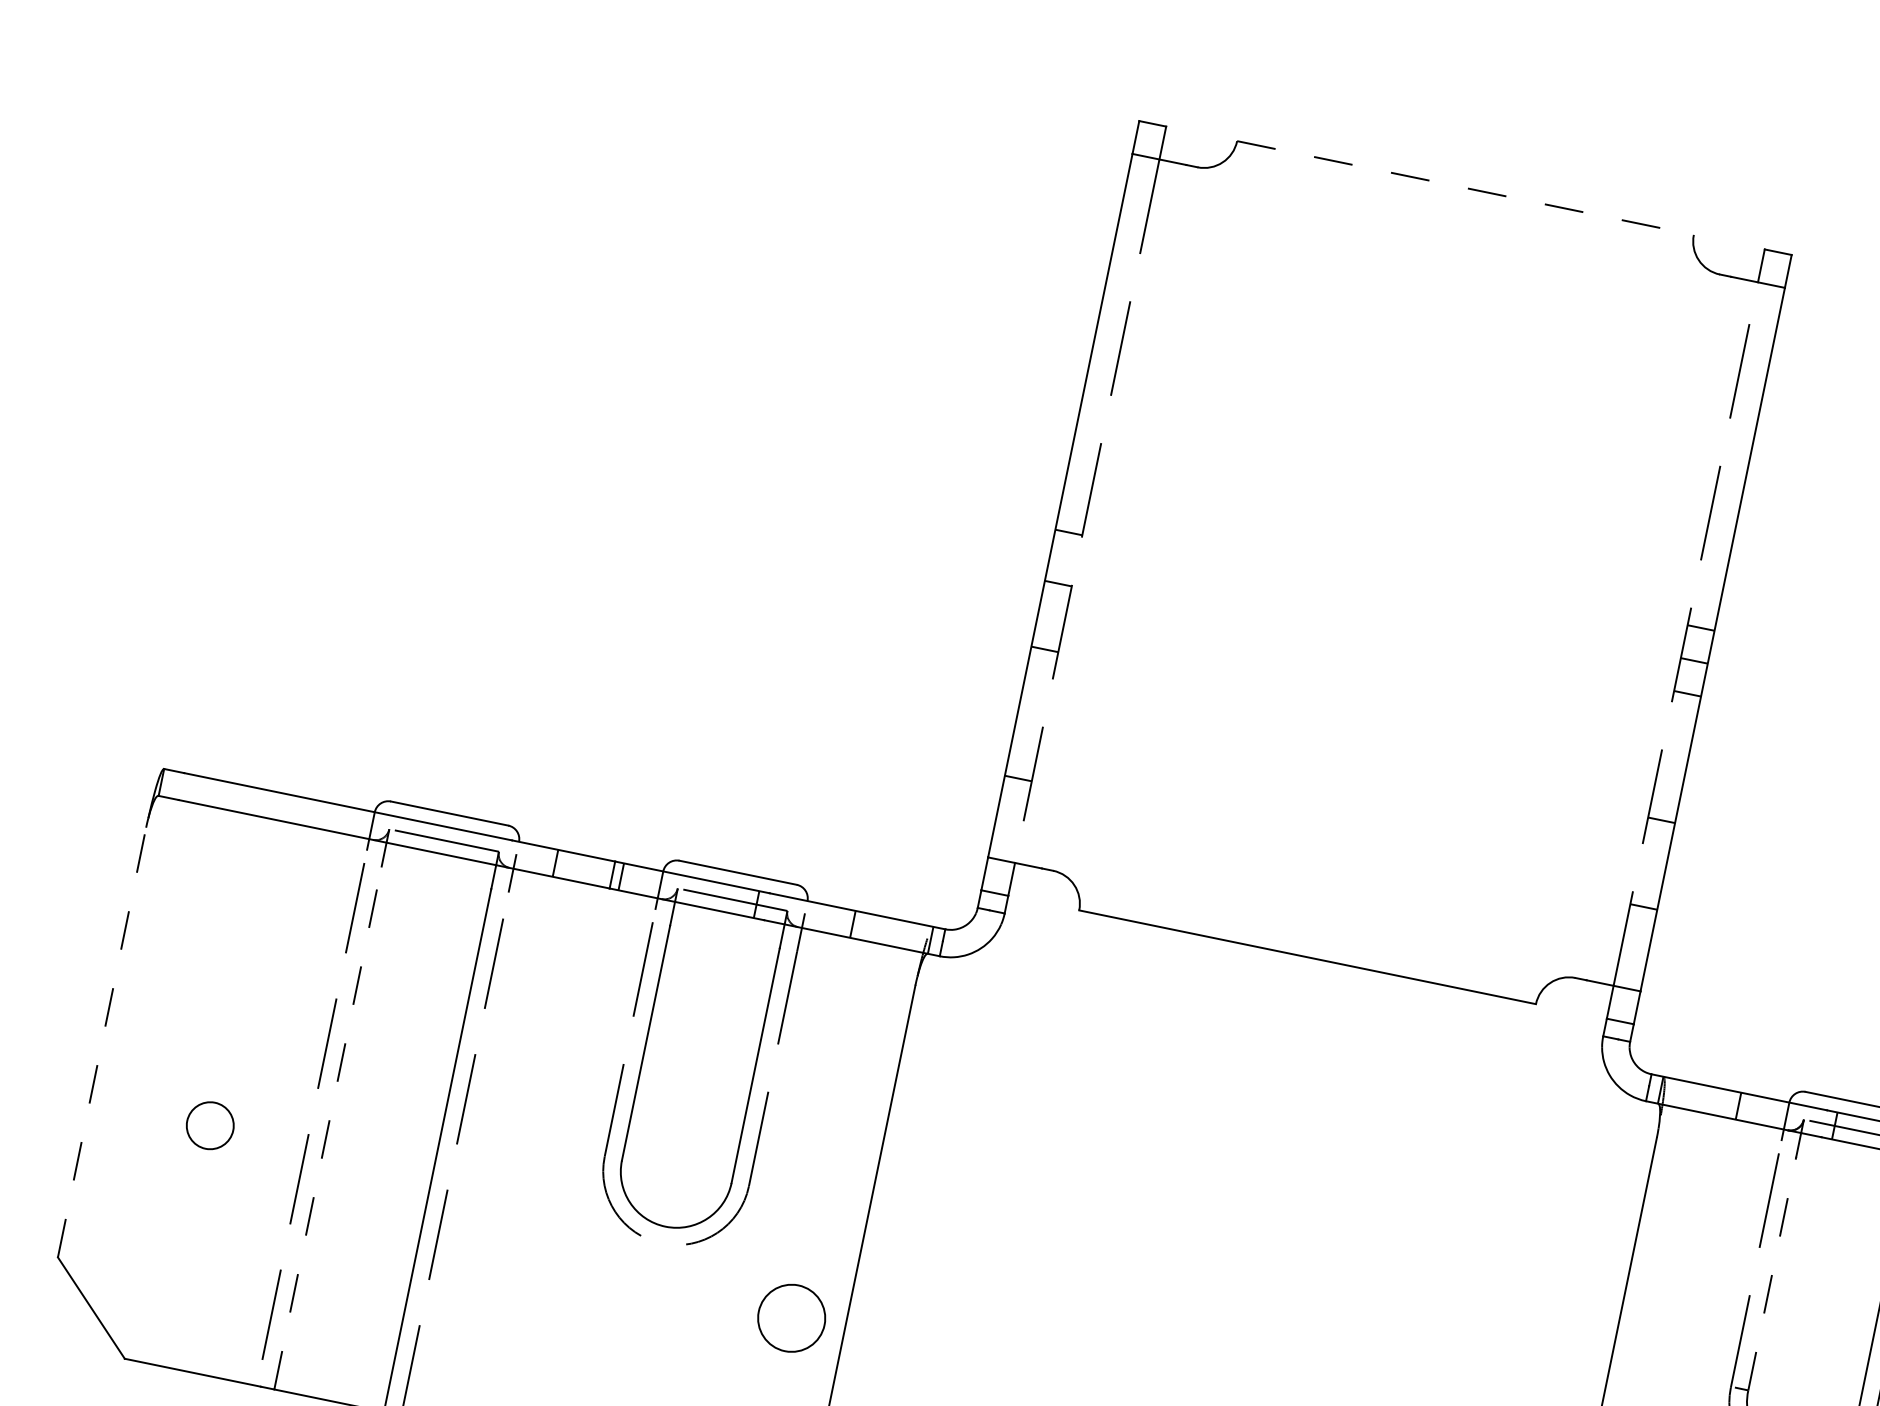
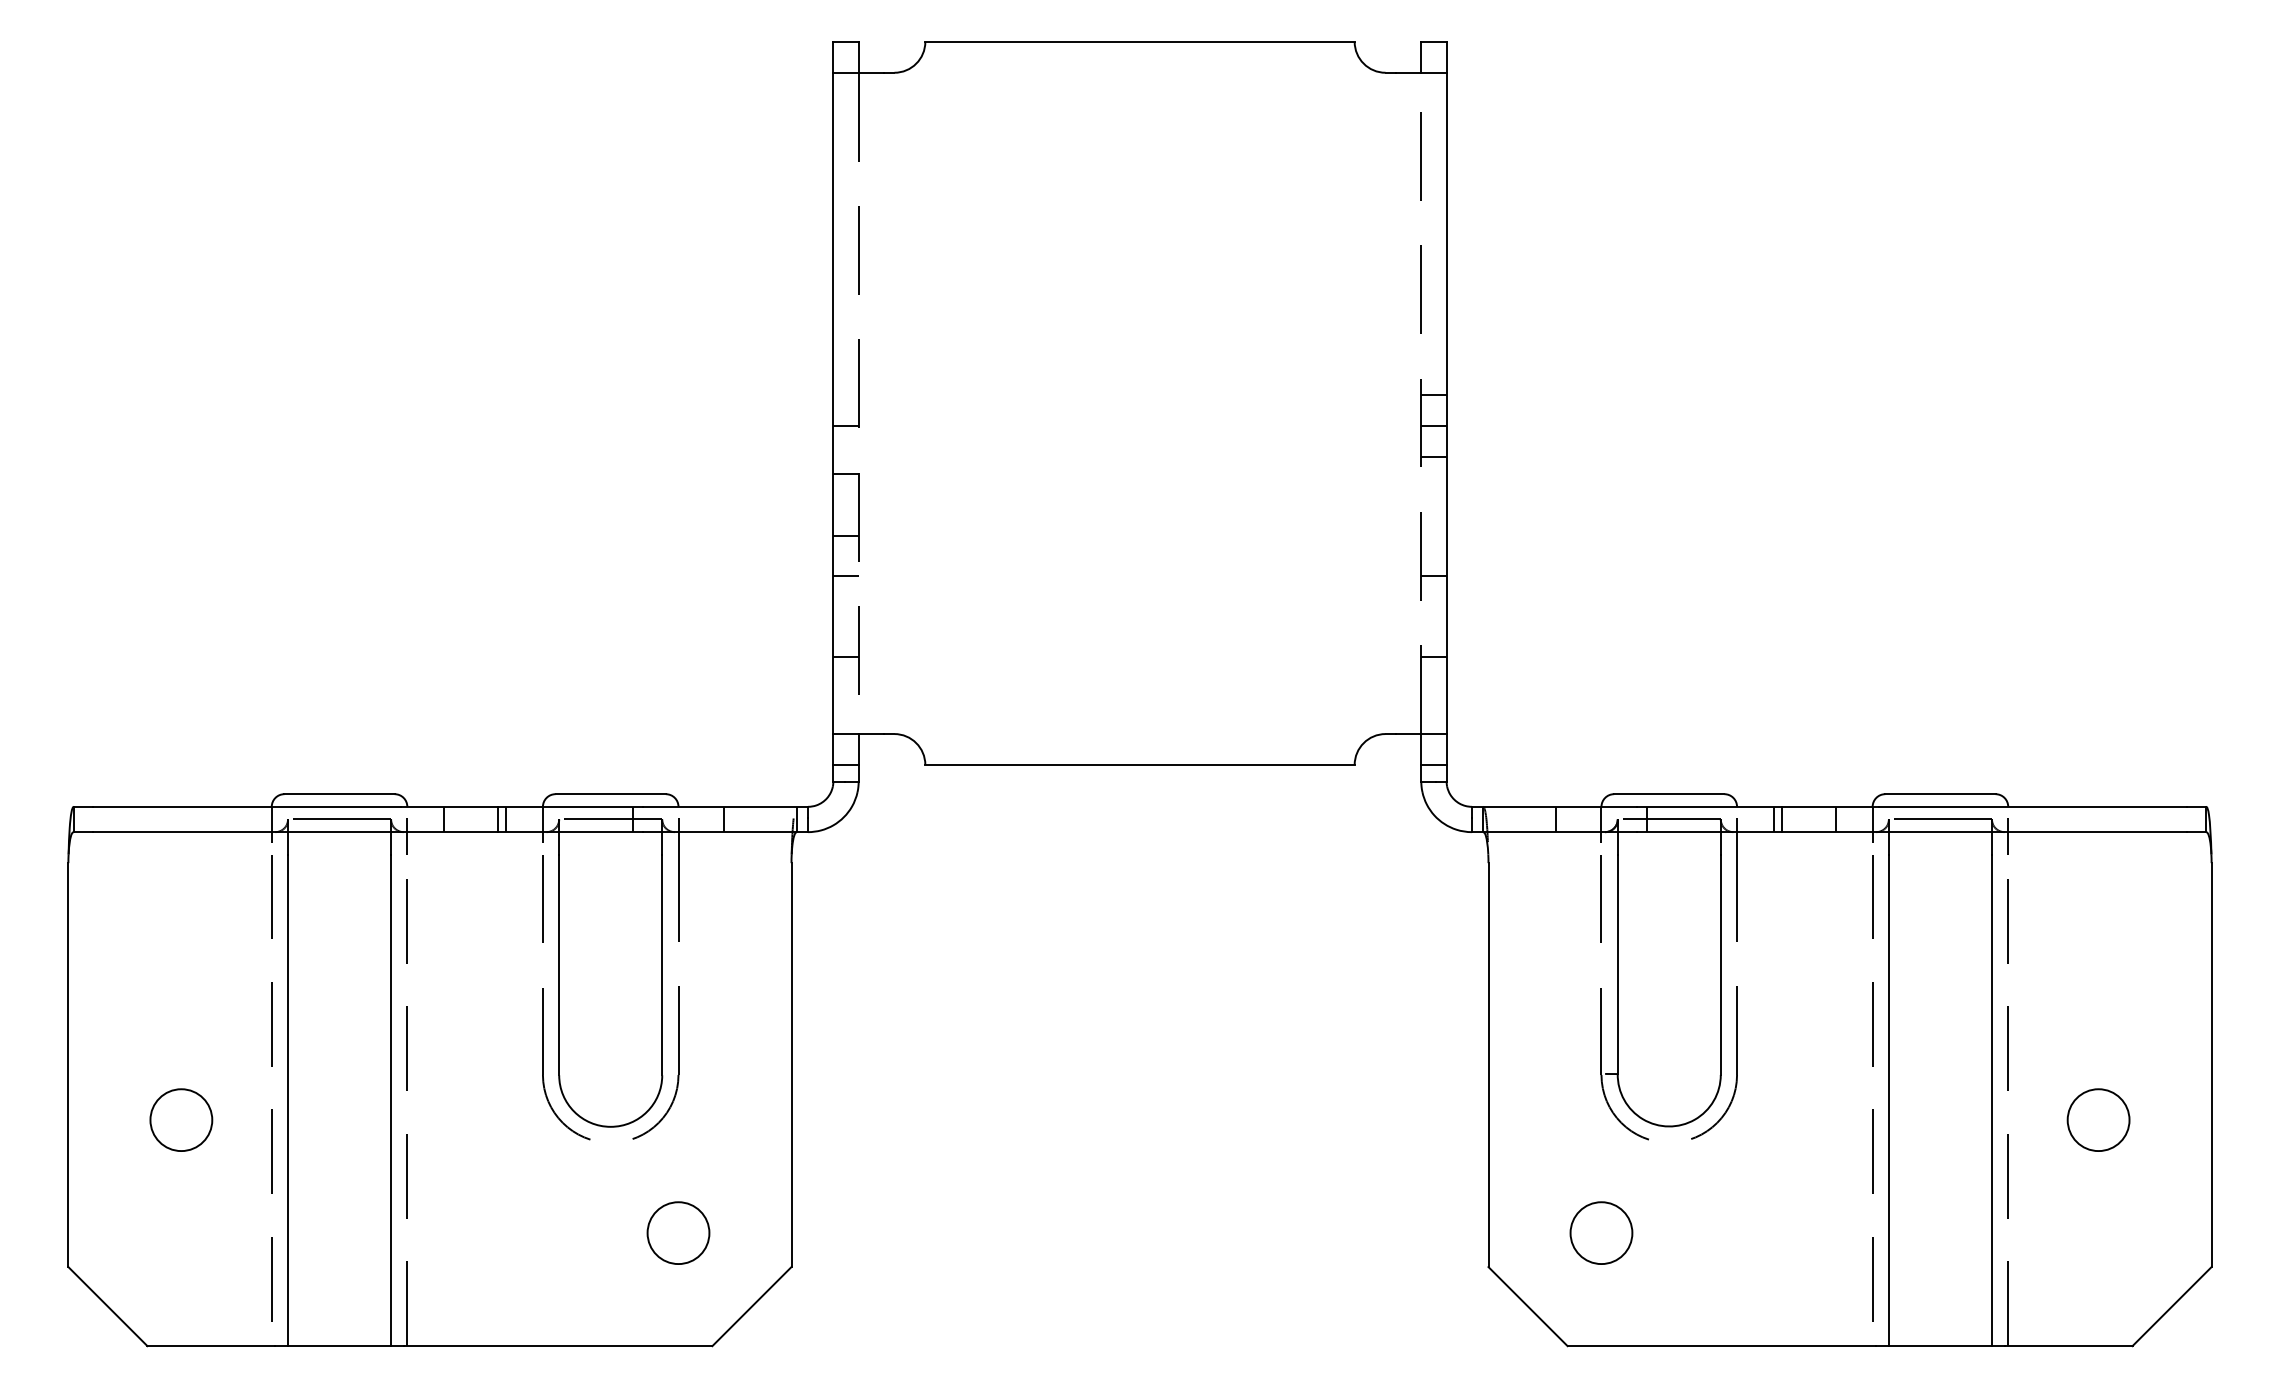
line: (1466, 187) -> (1140, 41), dashed -> solid
line: (1035, 691) -> (845, 575), added
line: (102, 1043) -> (68, 1065), dashed -> solid
circle: (210, 1125) -> (181, 1119), size x1.43
line: (328, 1128) -> (288, 1100), dashed -> solid
line: (1771, 1273) -> (1617, 964), dashed -> solid
circle: (791, 1317) -> (678, 1232), moved

